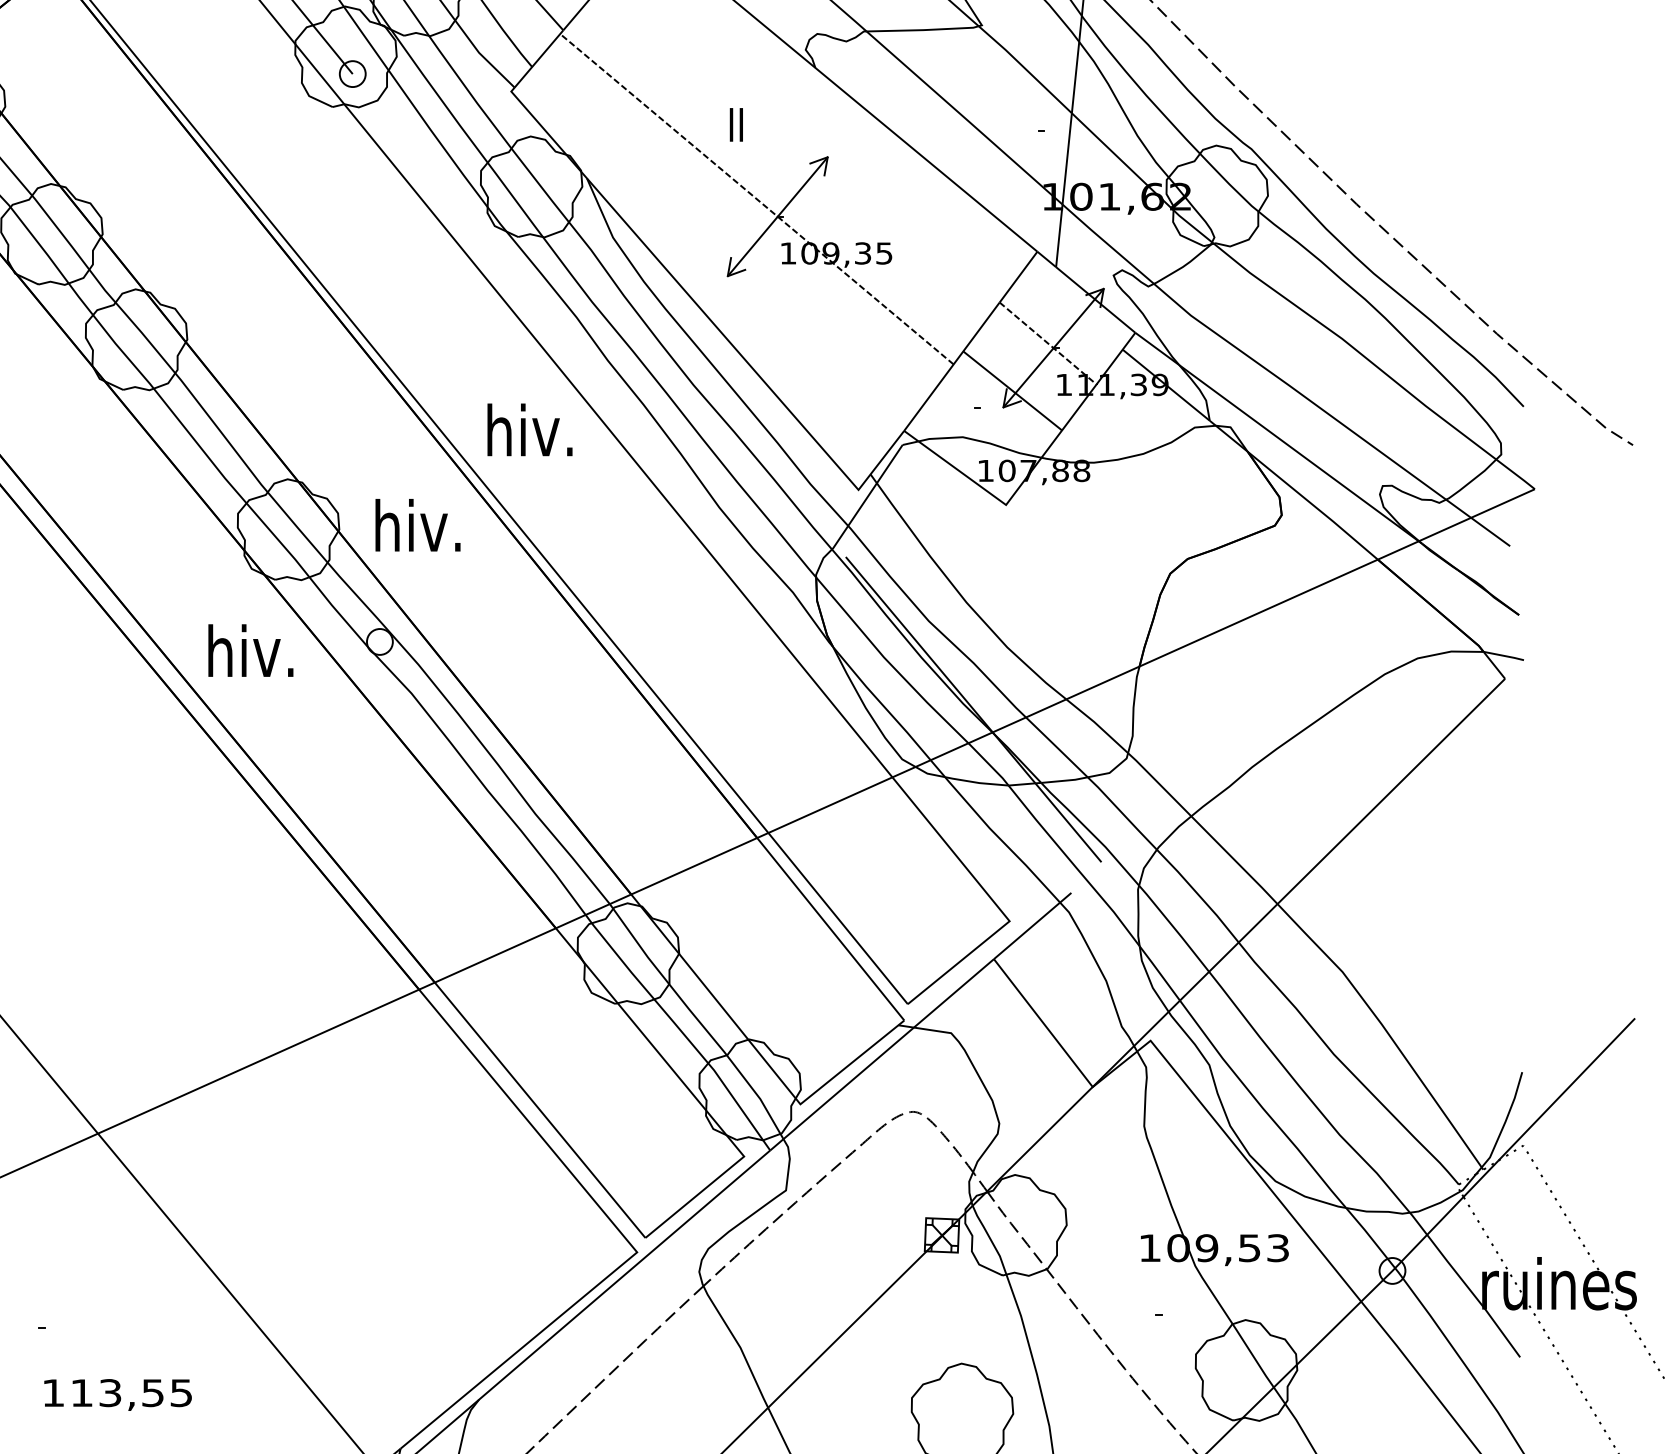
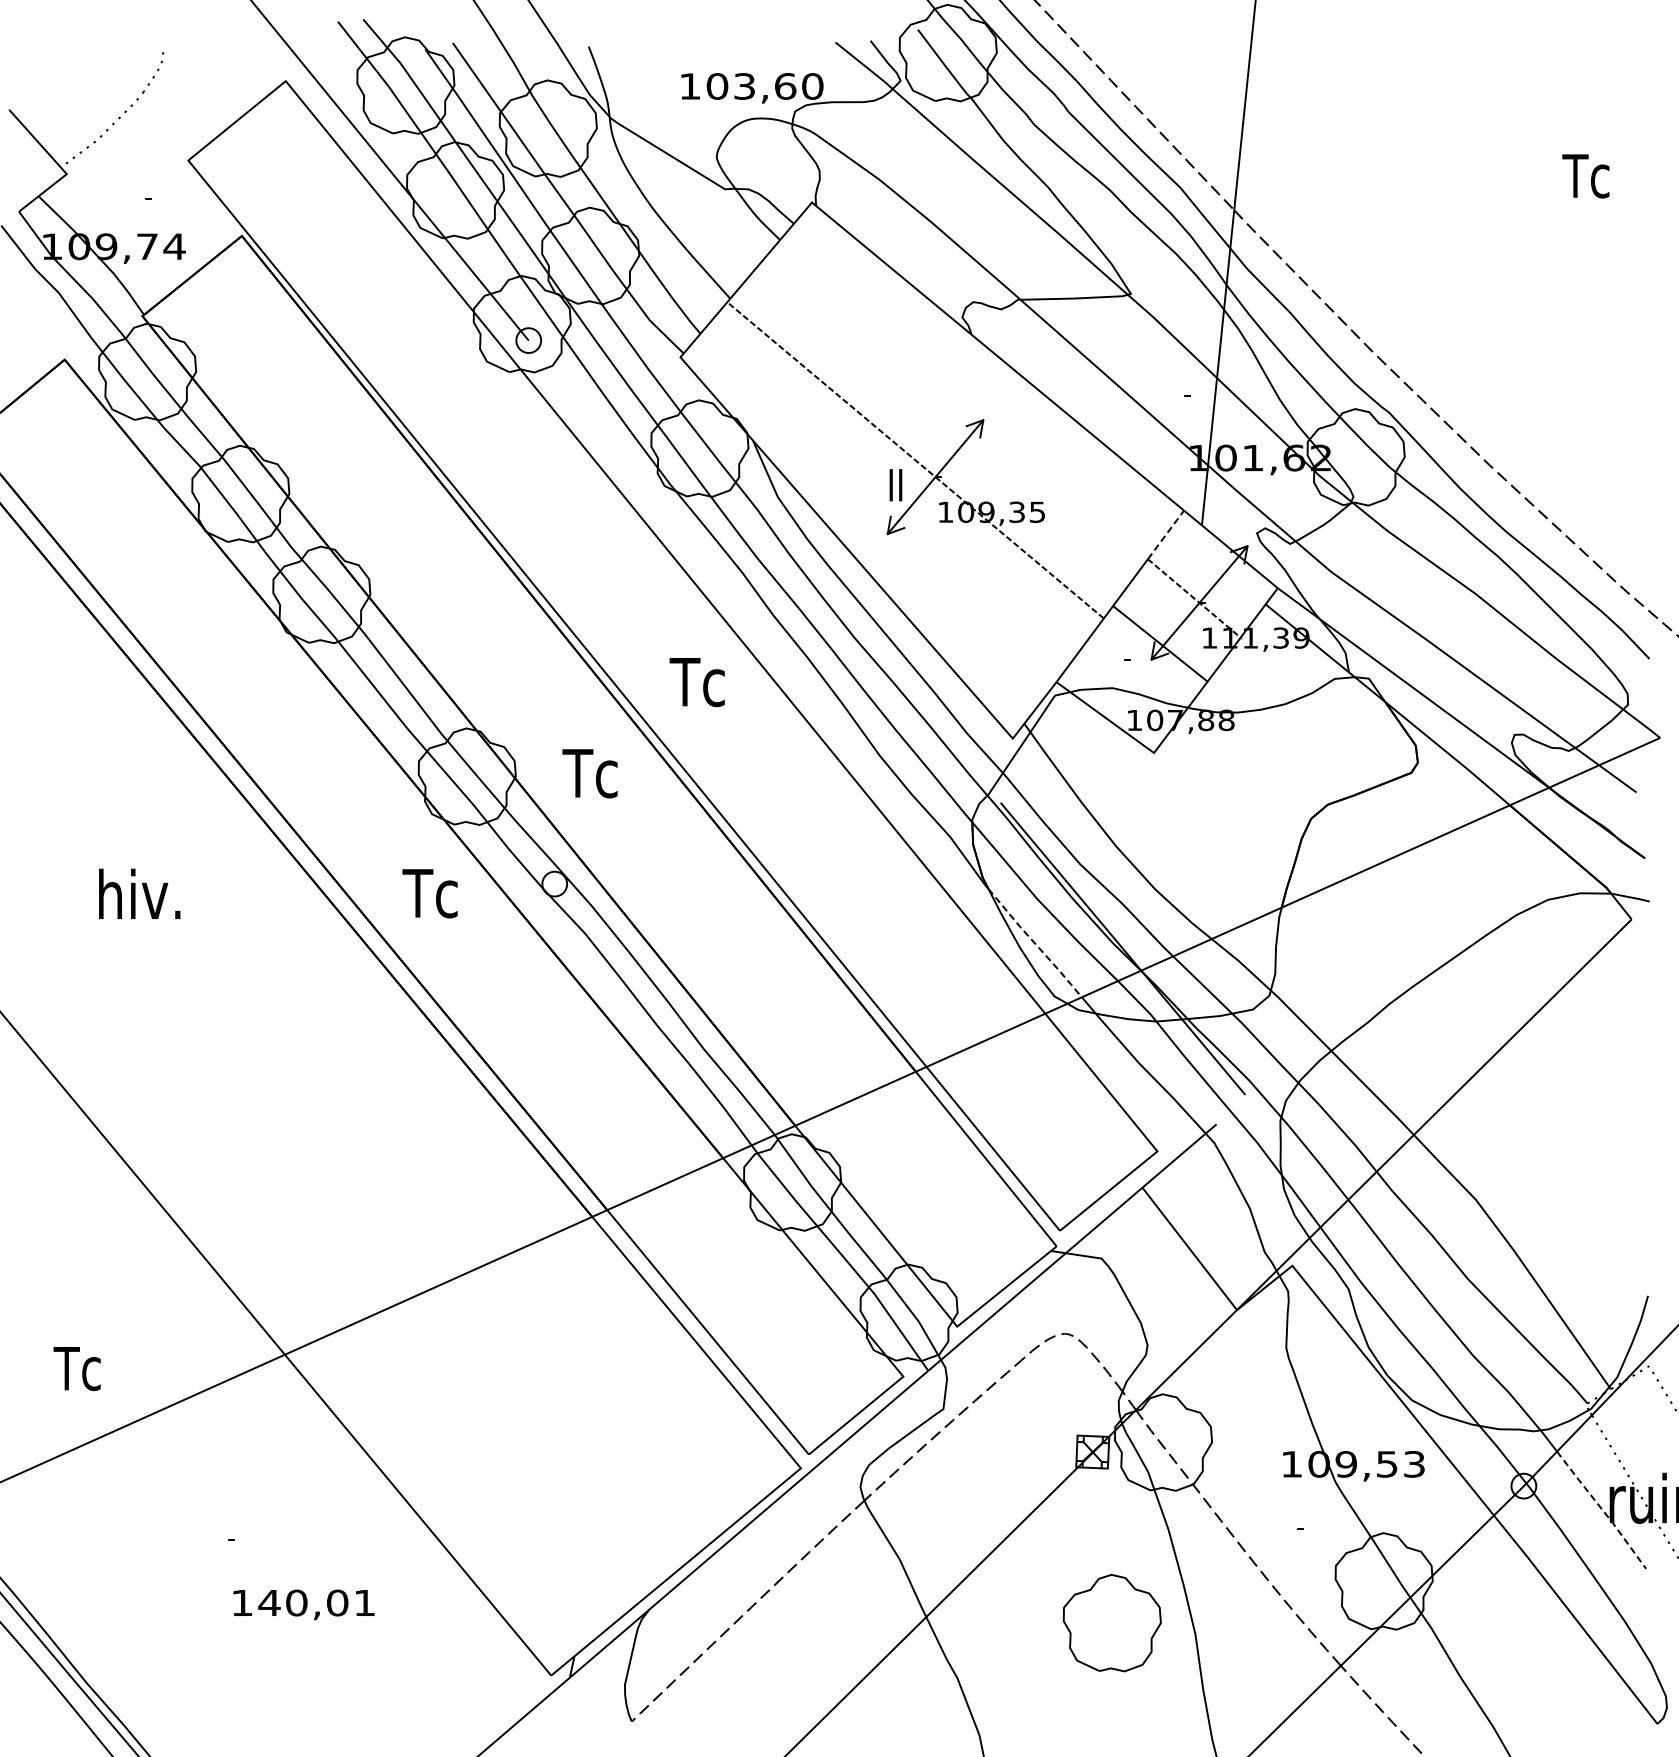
text: (735, 125) -> (895, 485), moved
line: (1019, 276) -> (1166, 534), solid -> dashed
text: (530, 430) -> (698, 681), hiv. -> Tc
text: (417, 525) -> (590, 772), hiv. -> Tc
text: (250, 650) -> (430, 892), hiv. -> Tc
line: (881, 704) -> (1034, 943), solid -> dashed
line: (1474, 1295) -> (1602, 1509), solid -> dashed
text: (131, 1392) -> (316, 1602), 113,55 -> 140,01

